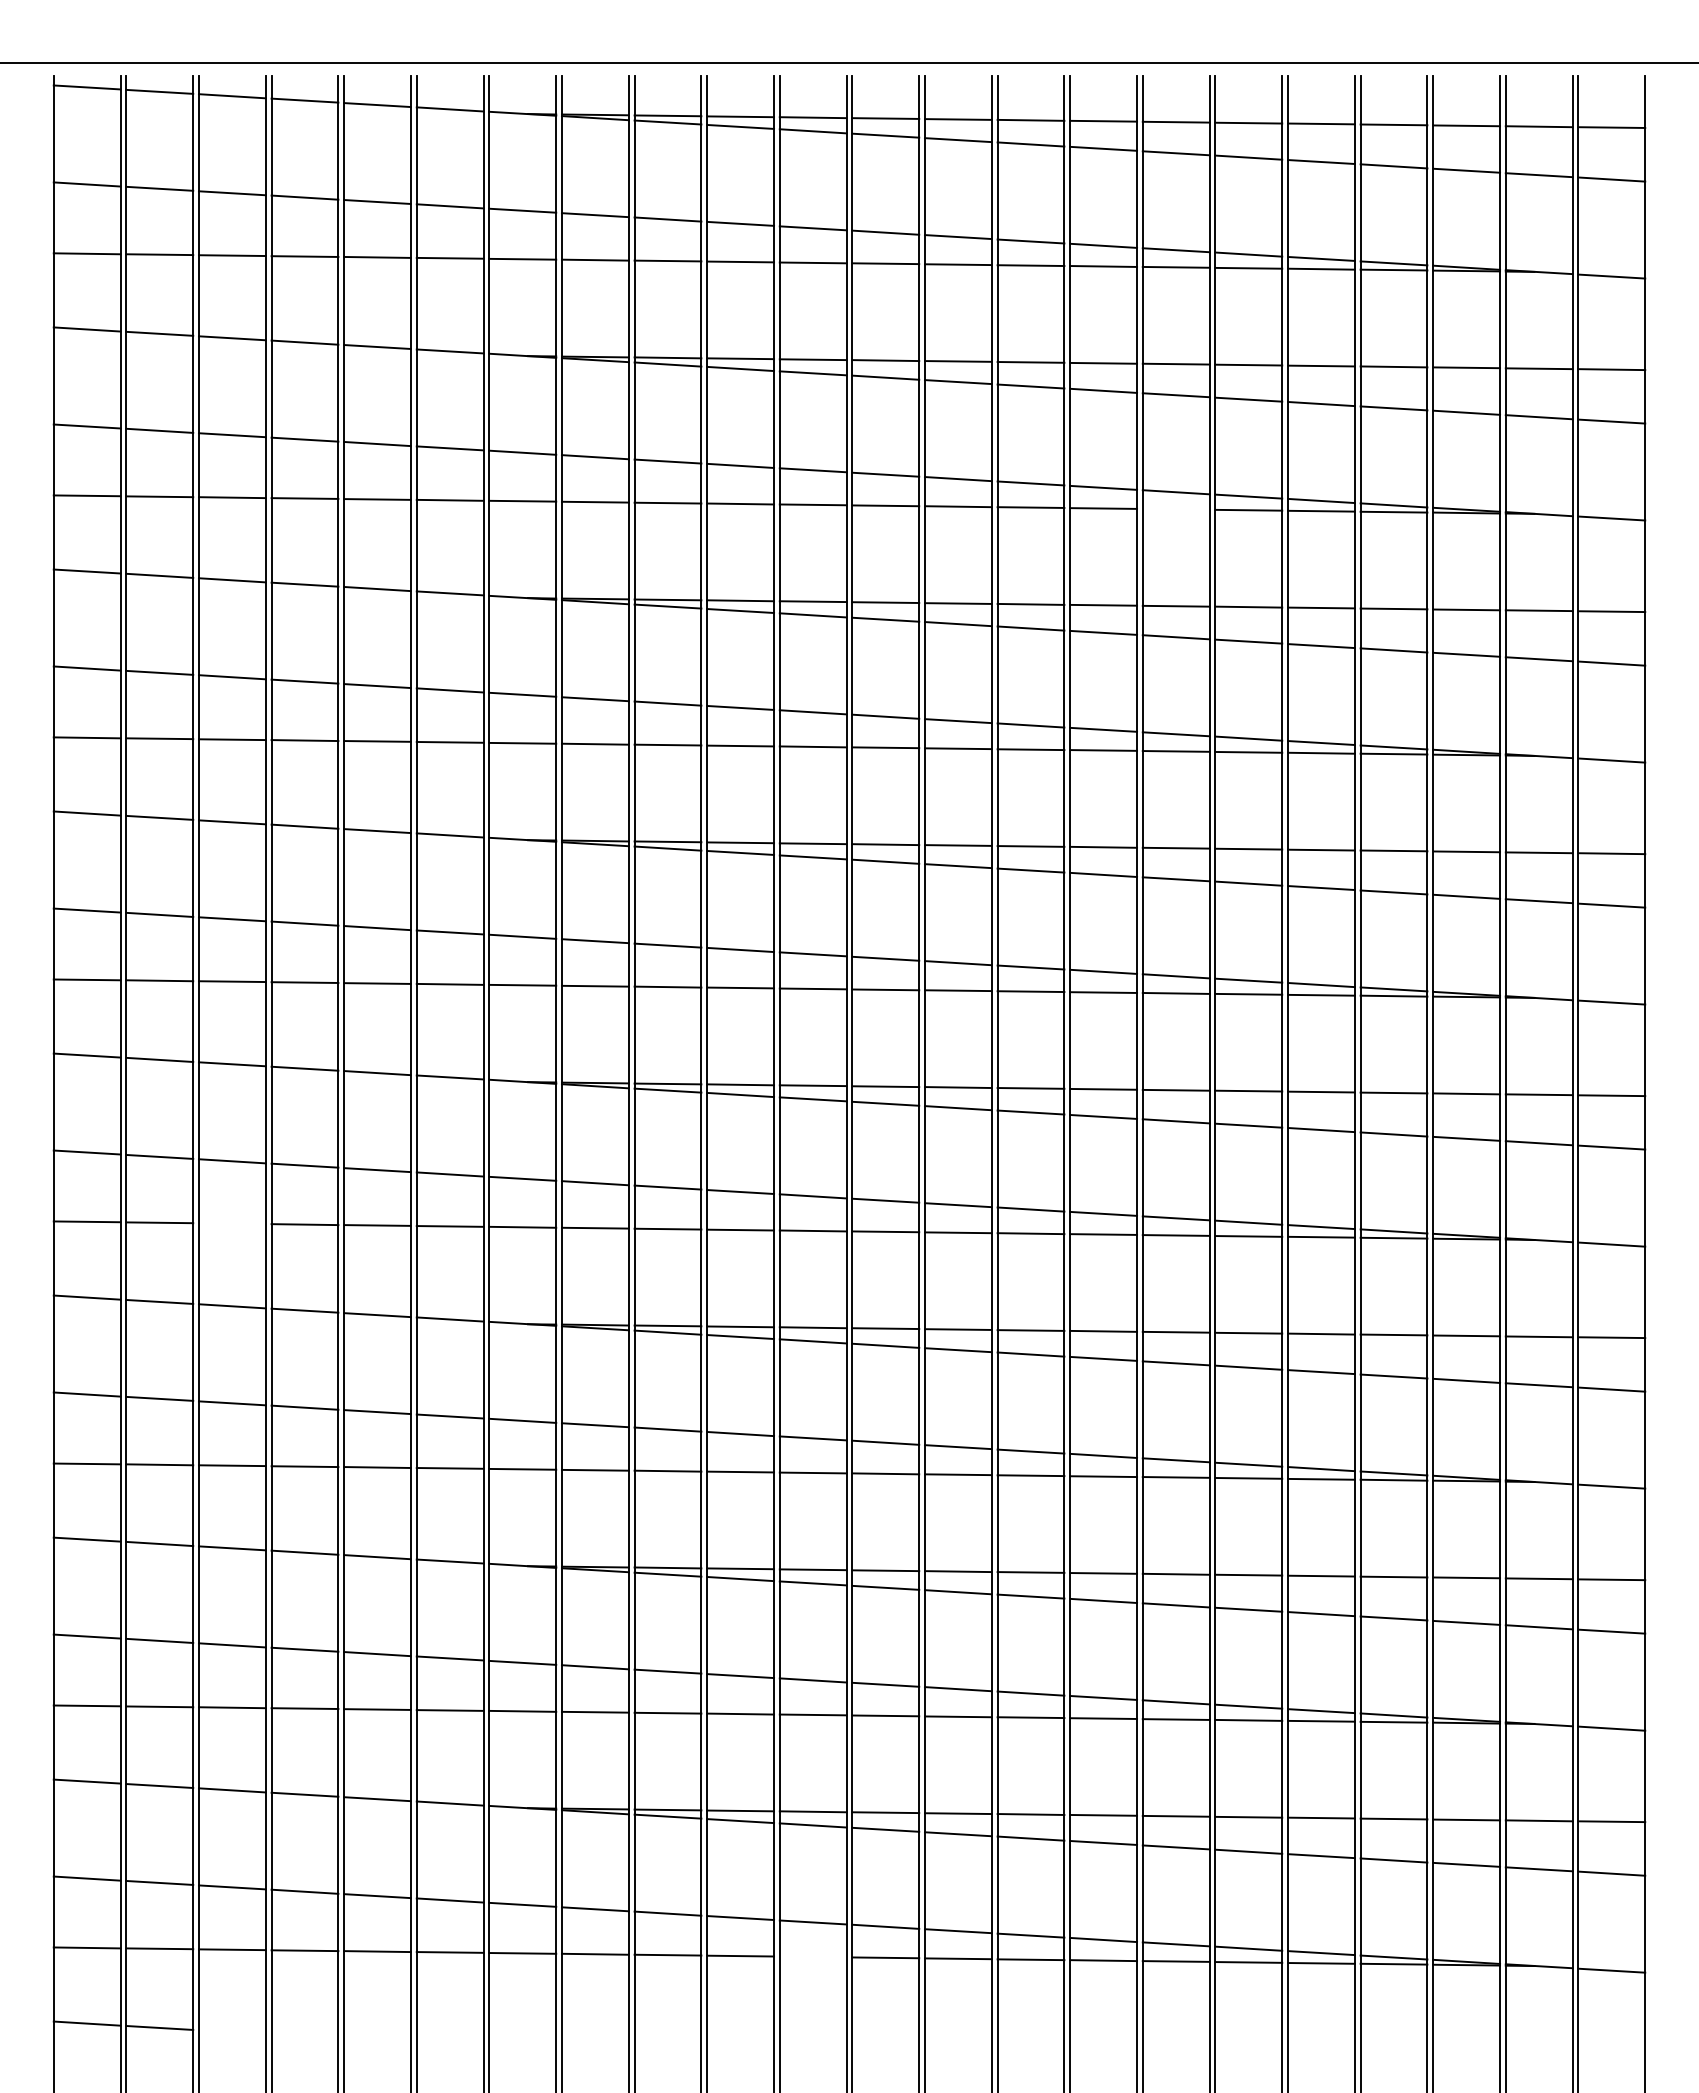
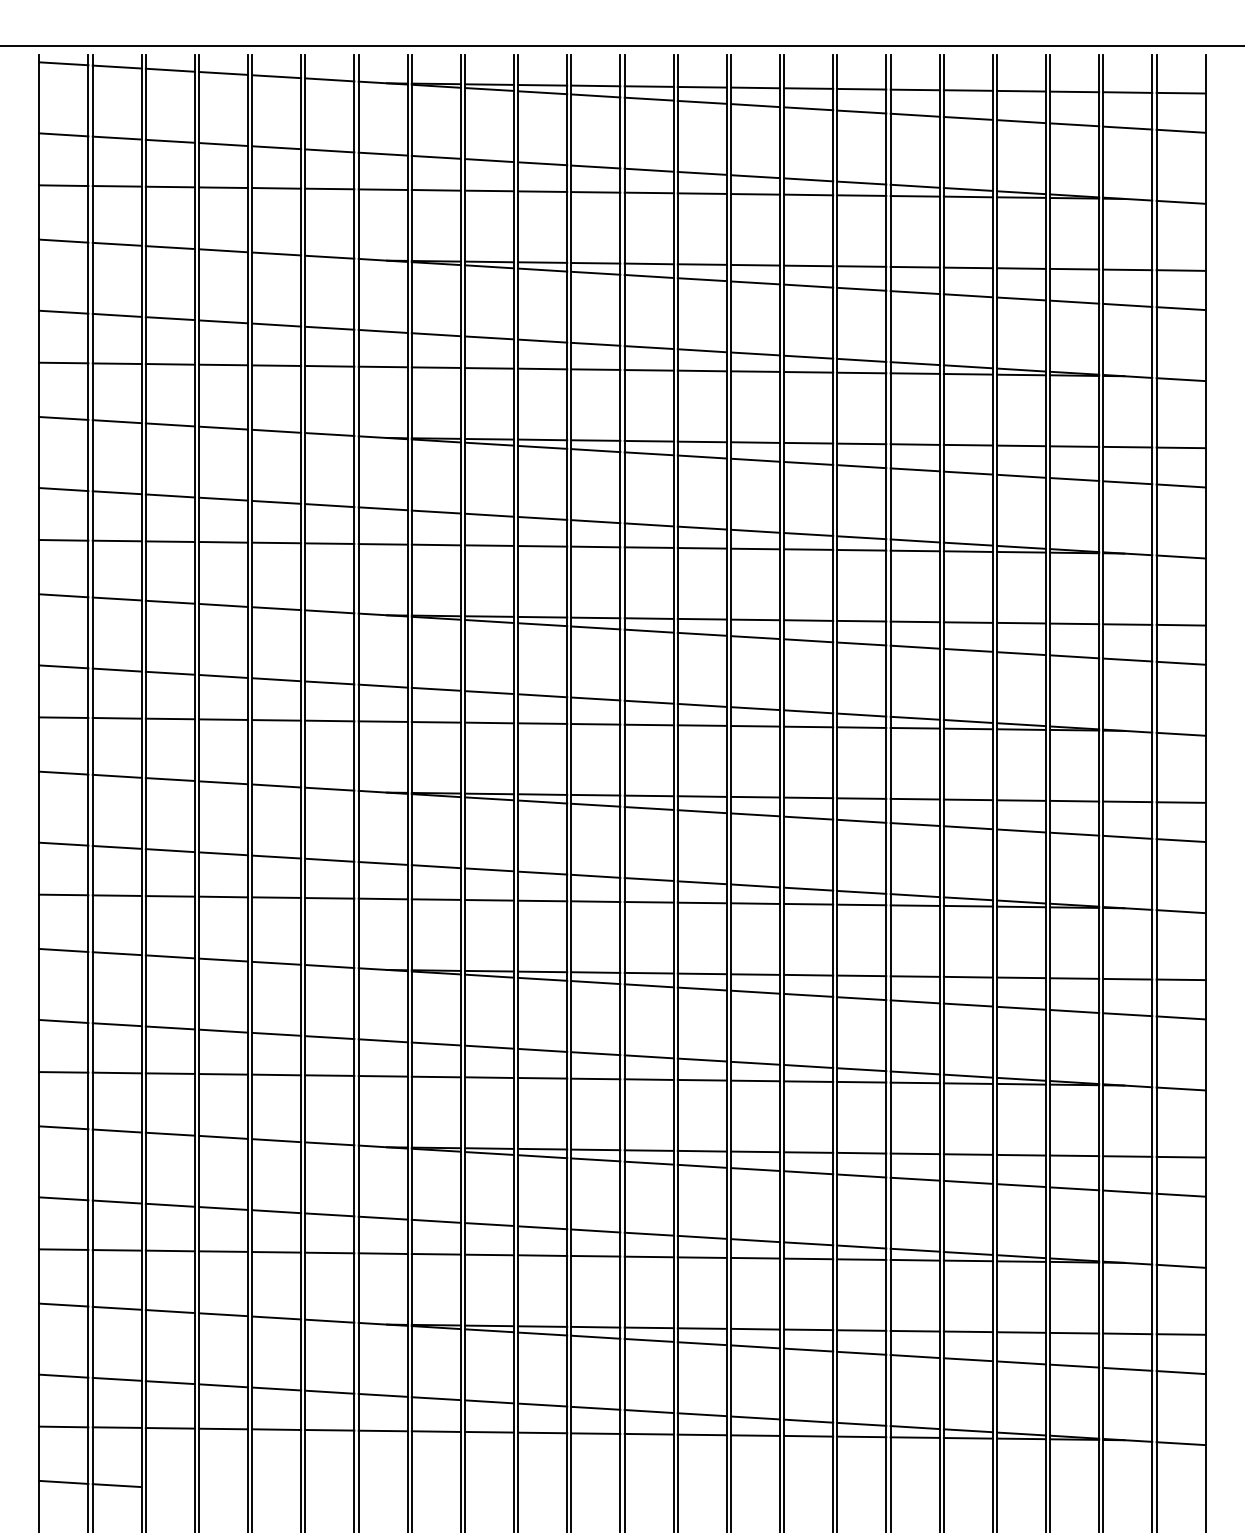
line: (1175, 509) -> (861, 373), added
line: (231, 1223) -> (169, 896), added
line: (812, 1956) -> (595, 1433), added

